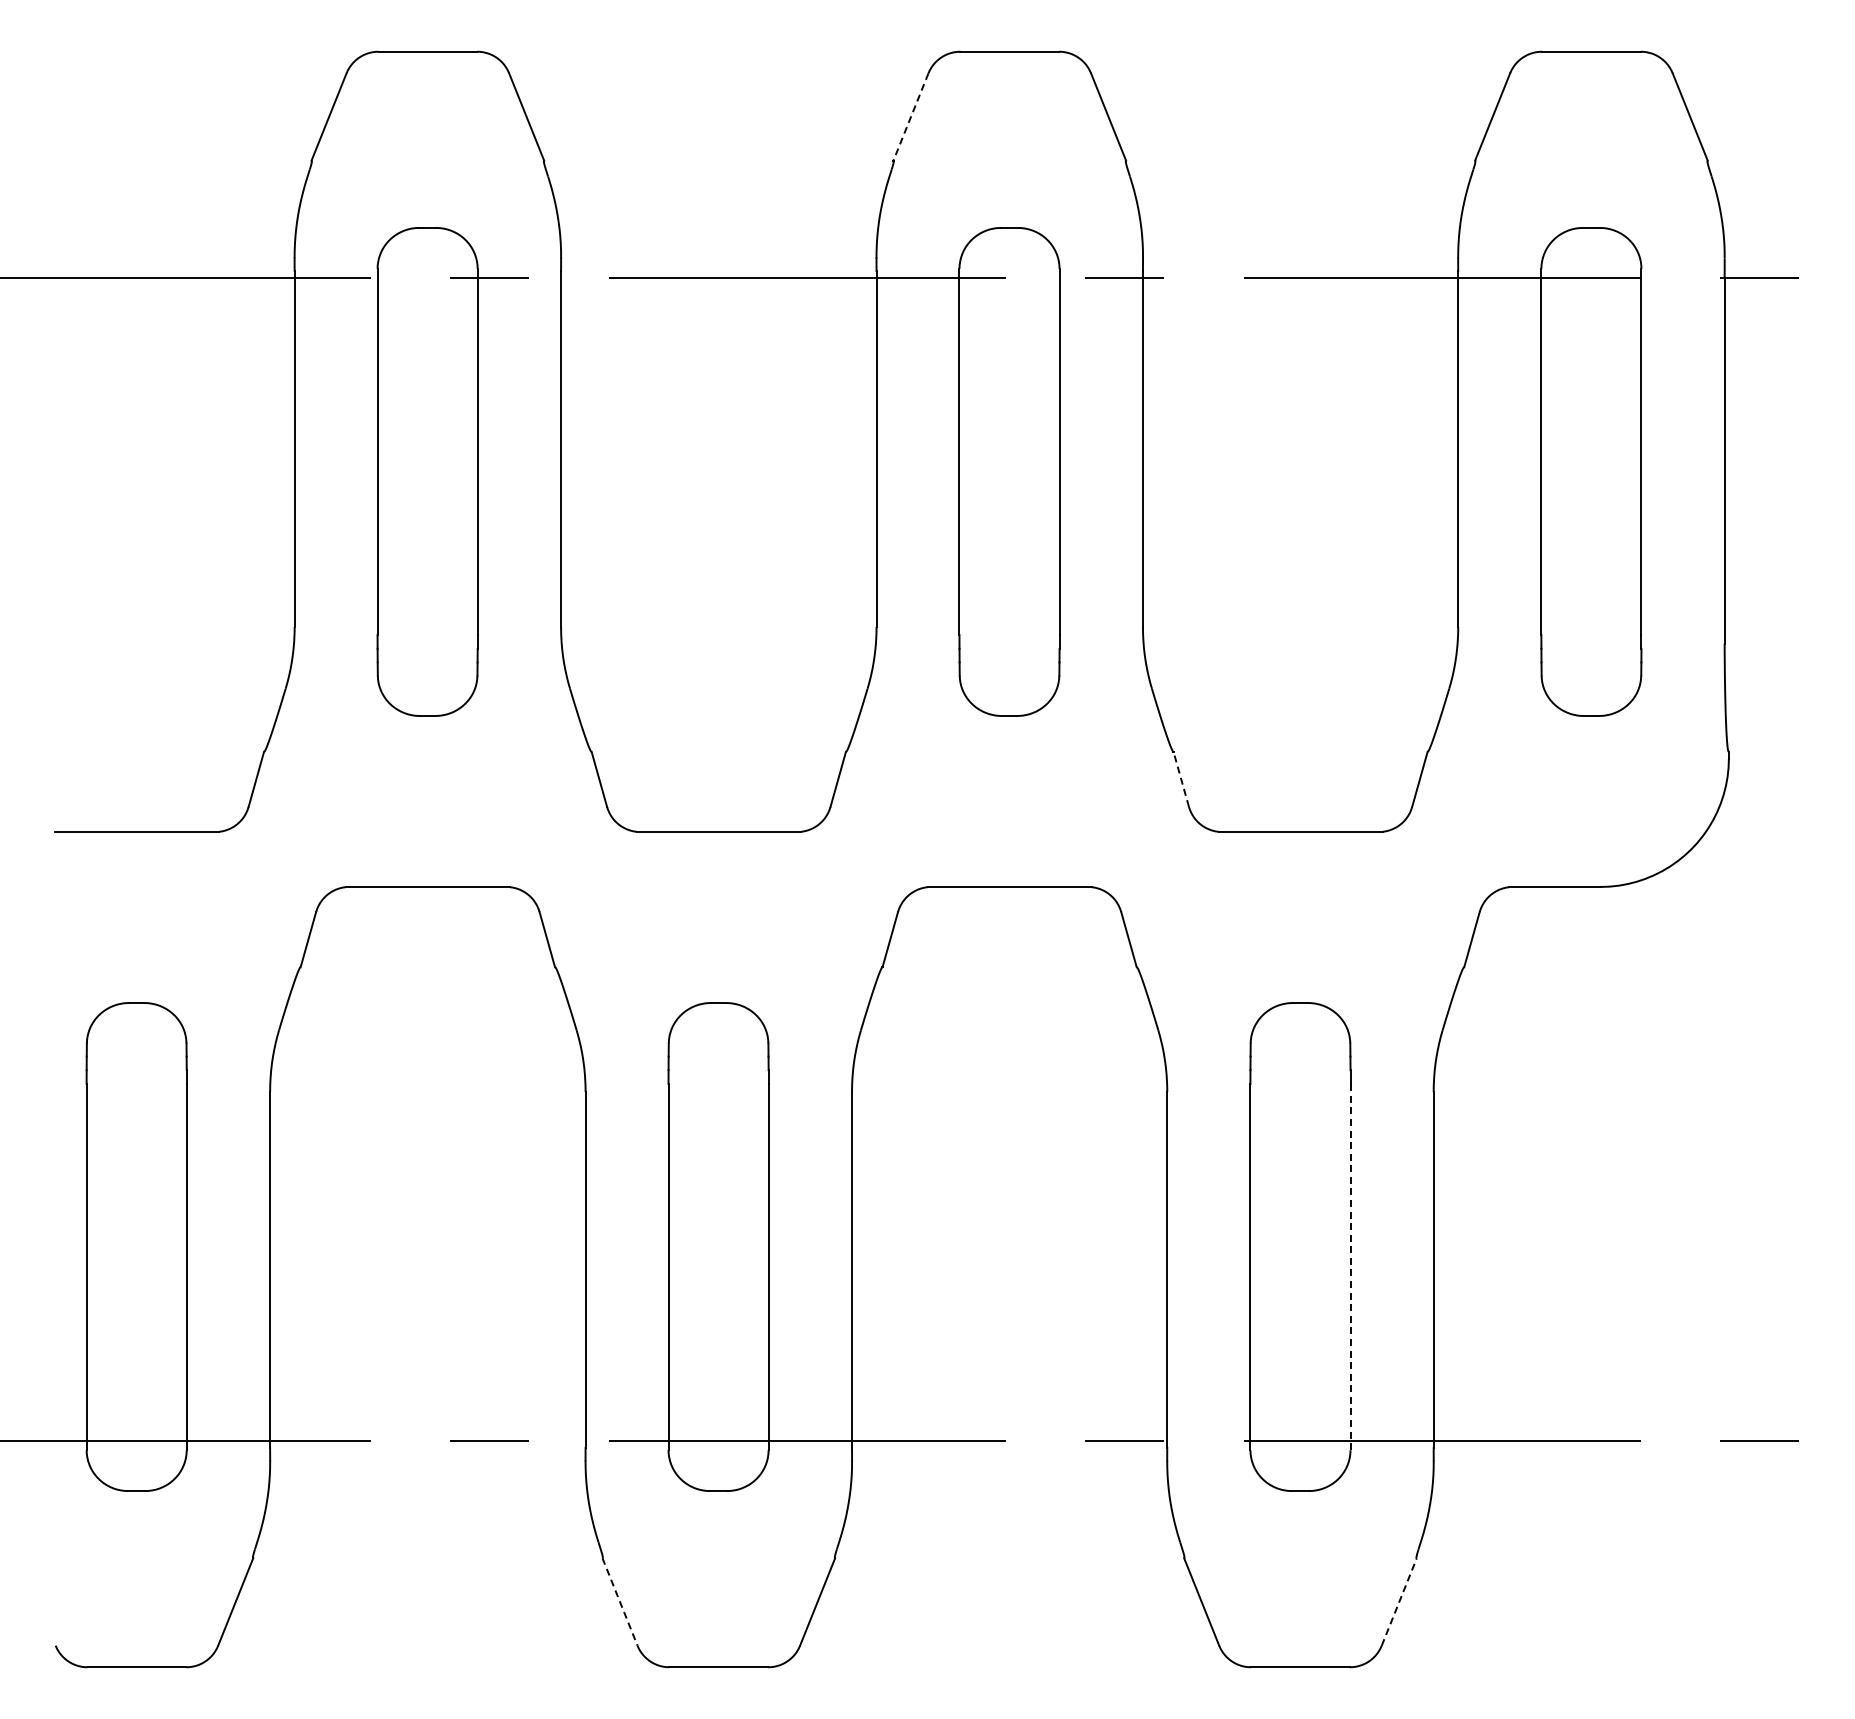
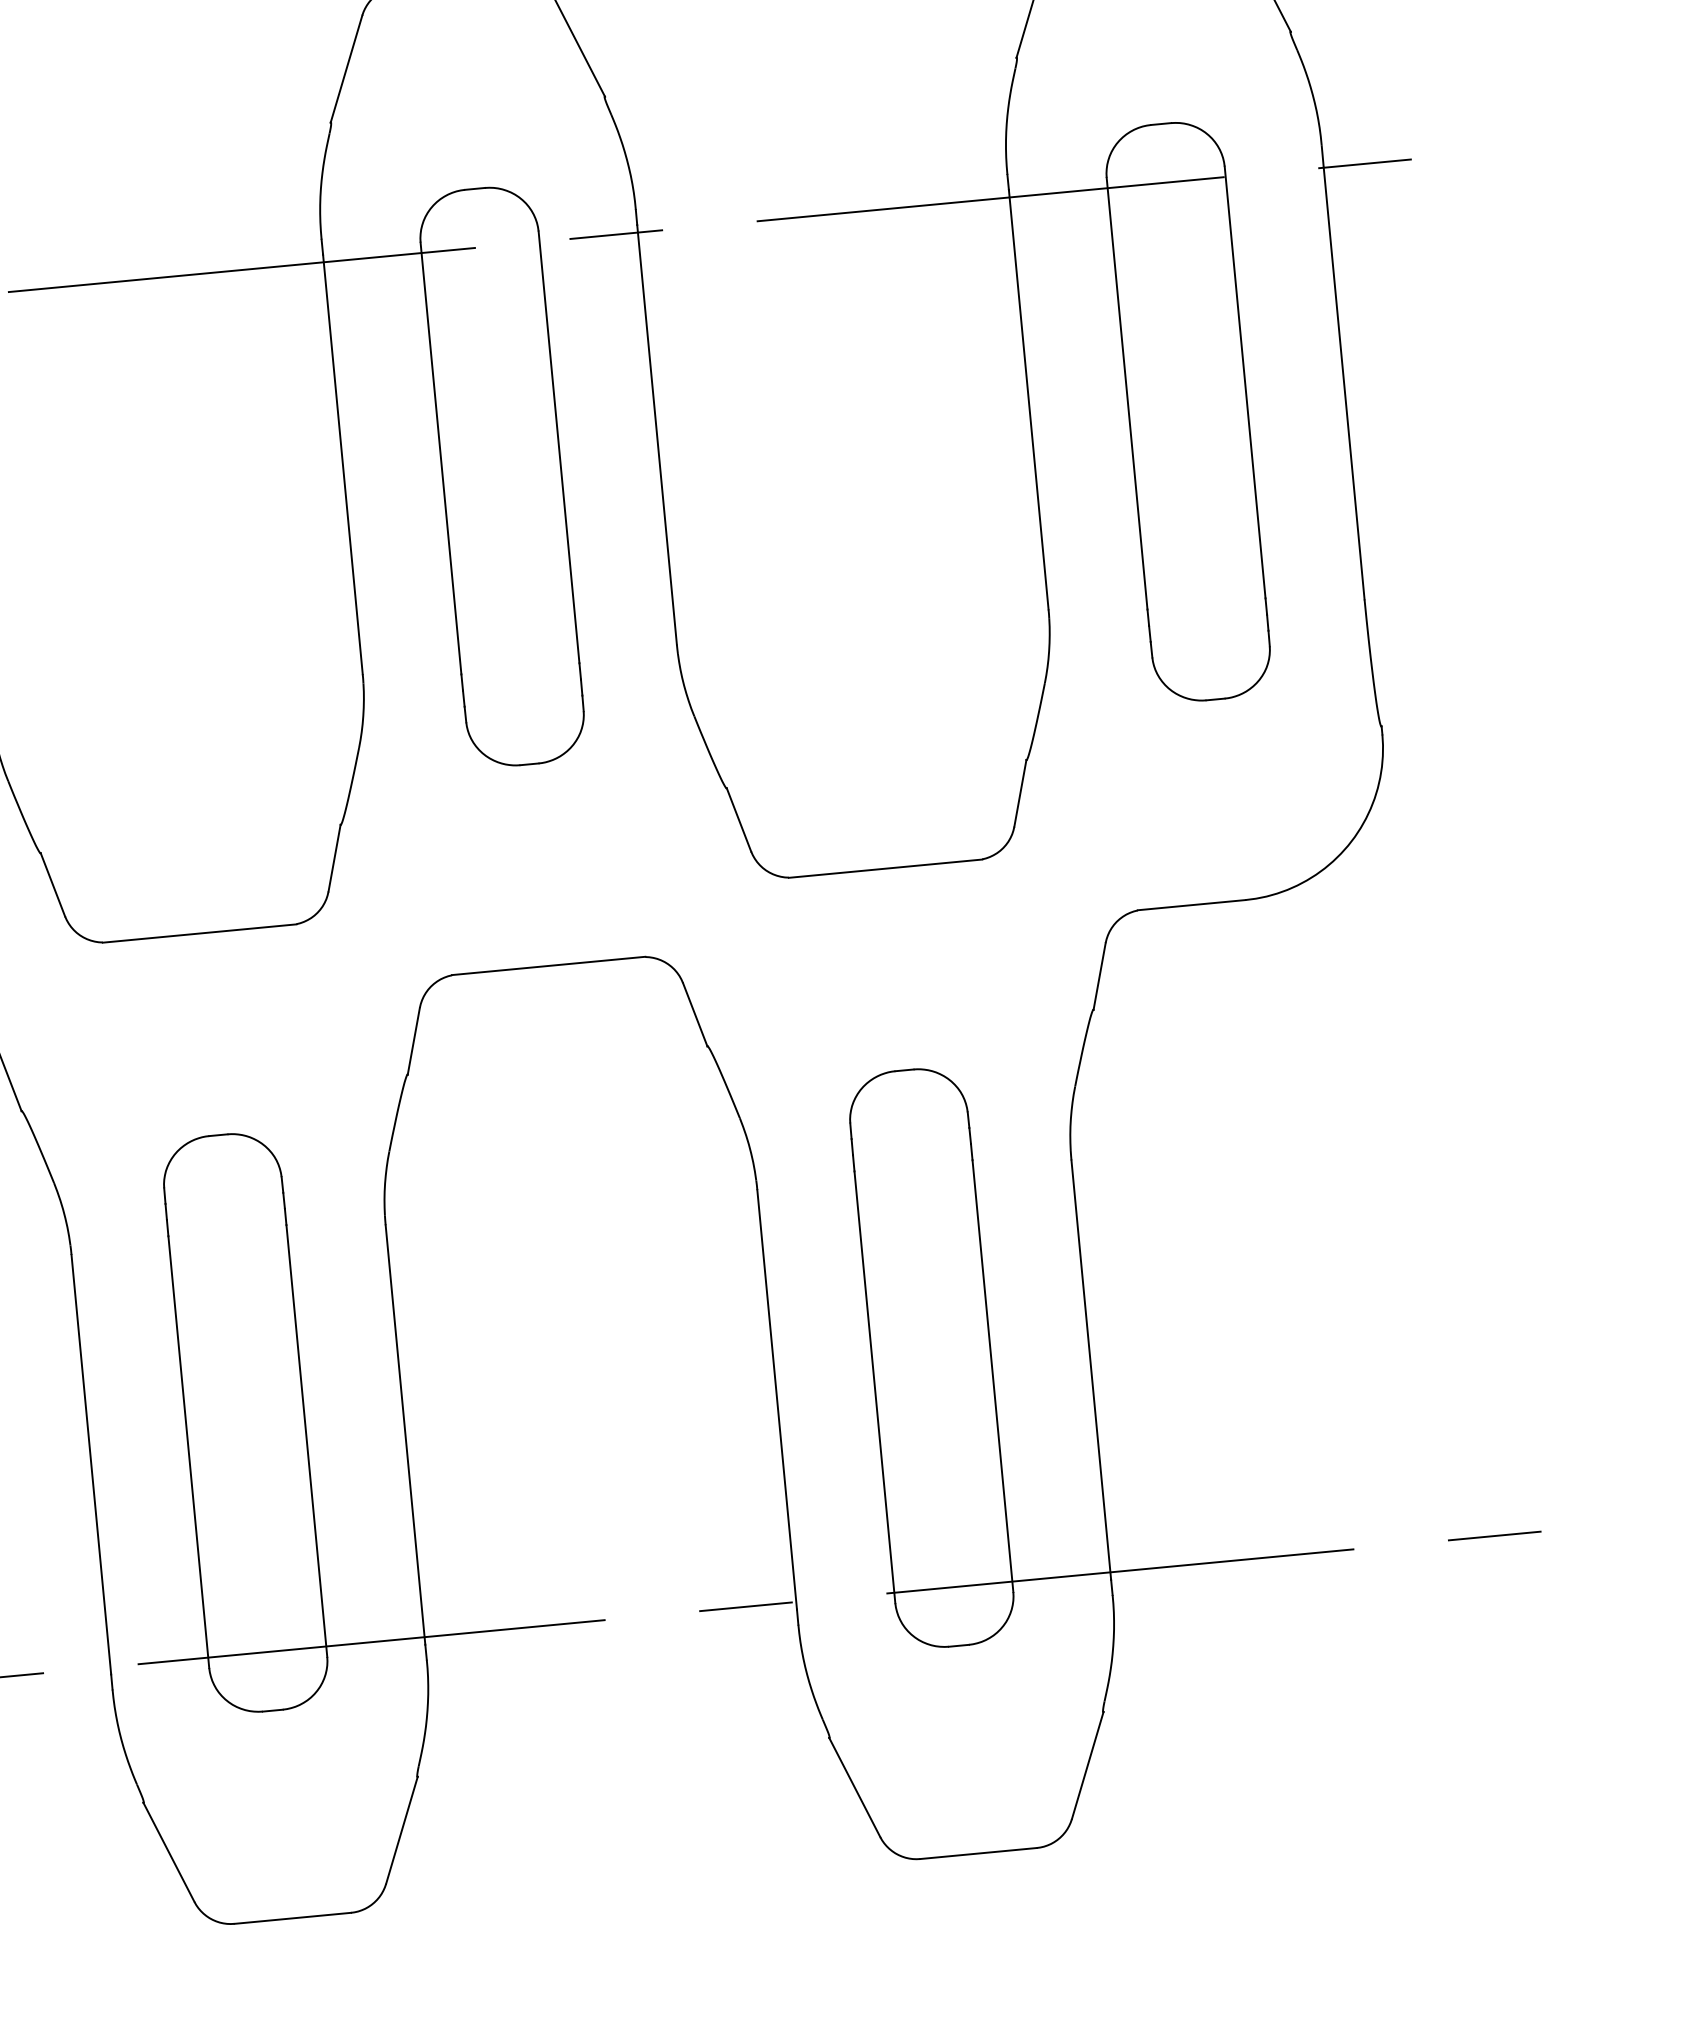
line: (910, 117) -> (346, 69), dashed -> solid
line: (1181, 779) -> (739, 820), dashed -> solid
line: (1350, 1266) -> (992, 1375), dashed -> solid
line: (1399, 1601) -> (1087, 1764), dashed -> solid
line: (620, 1602) -> (169, 1852), dashed -> solid

